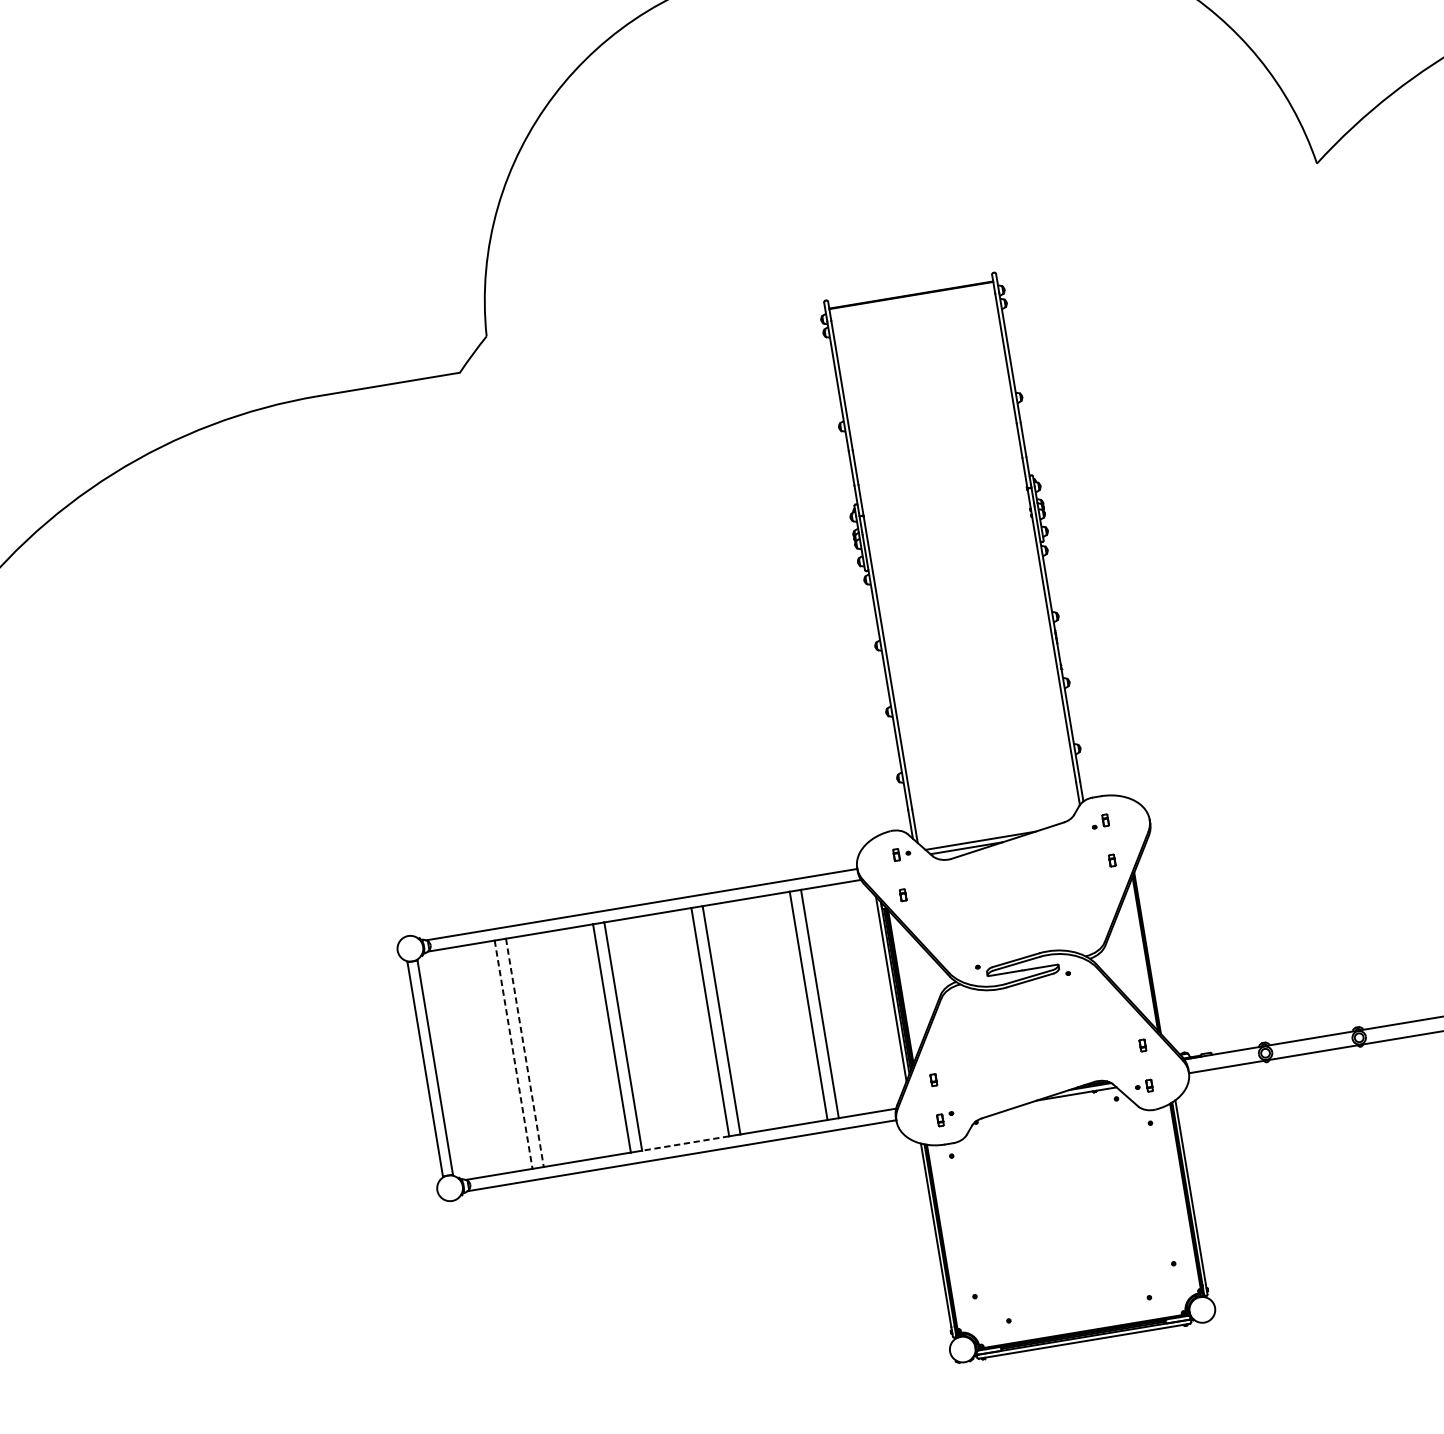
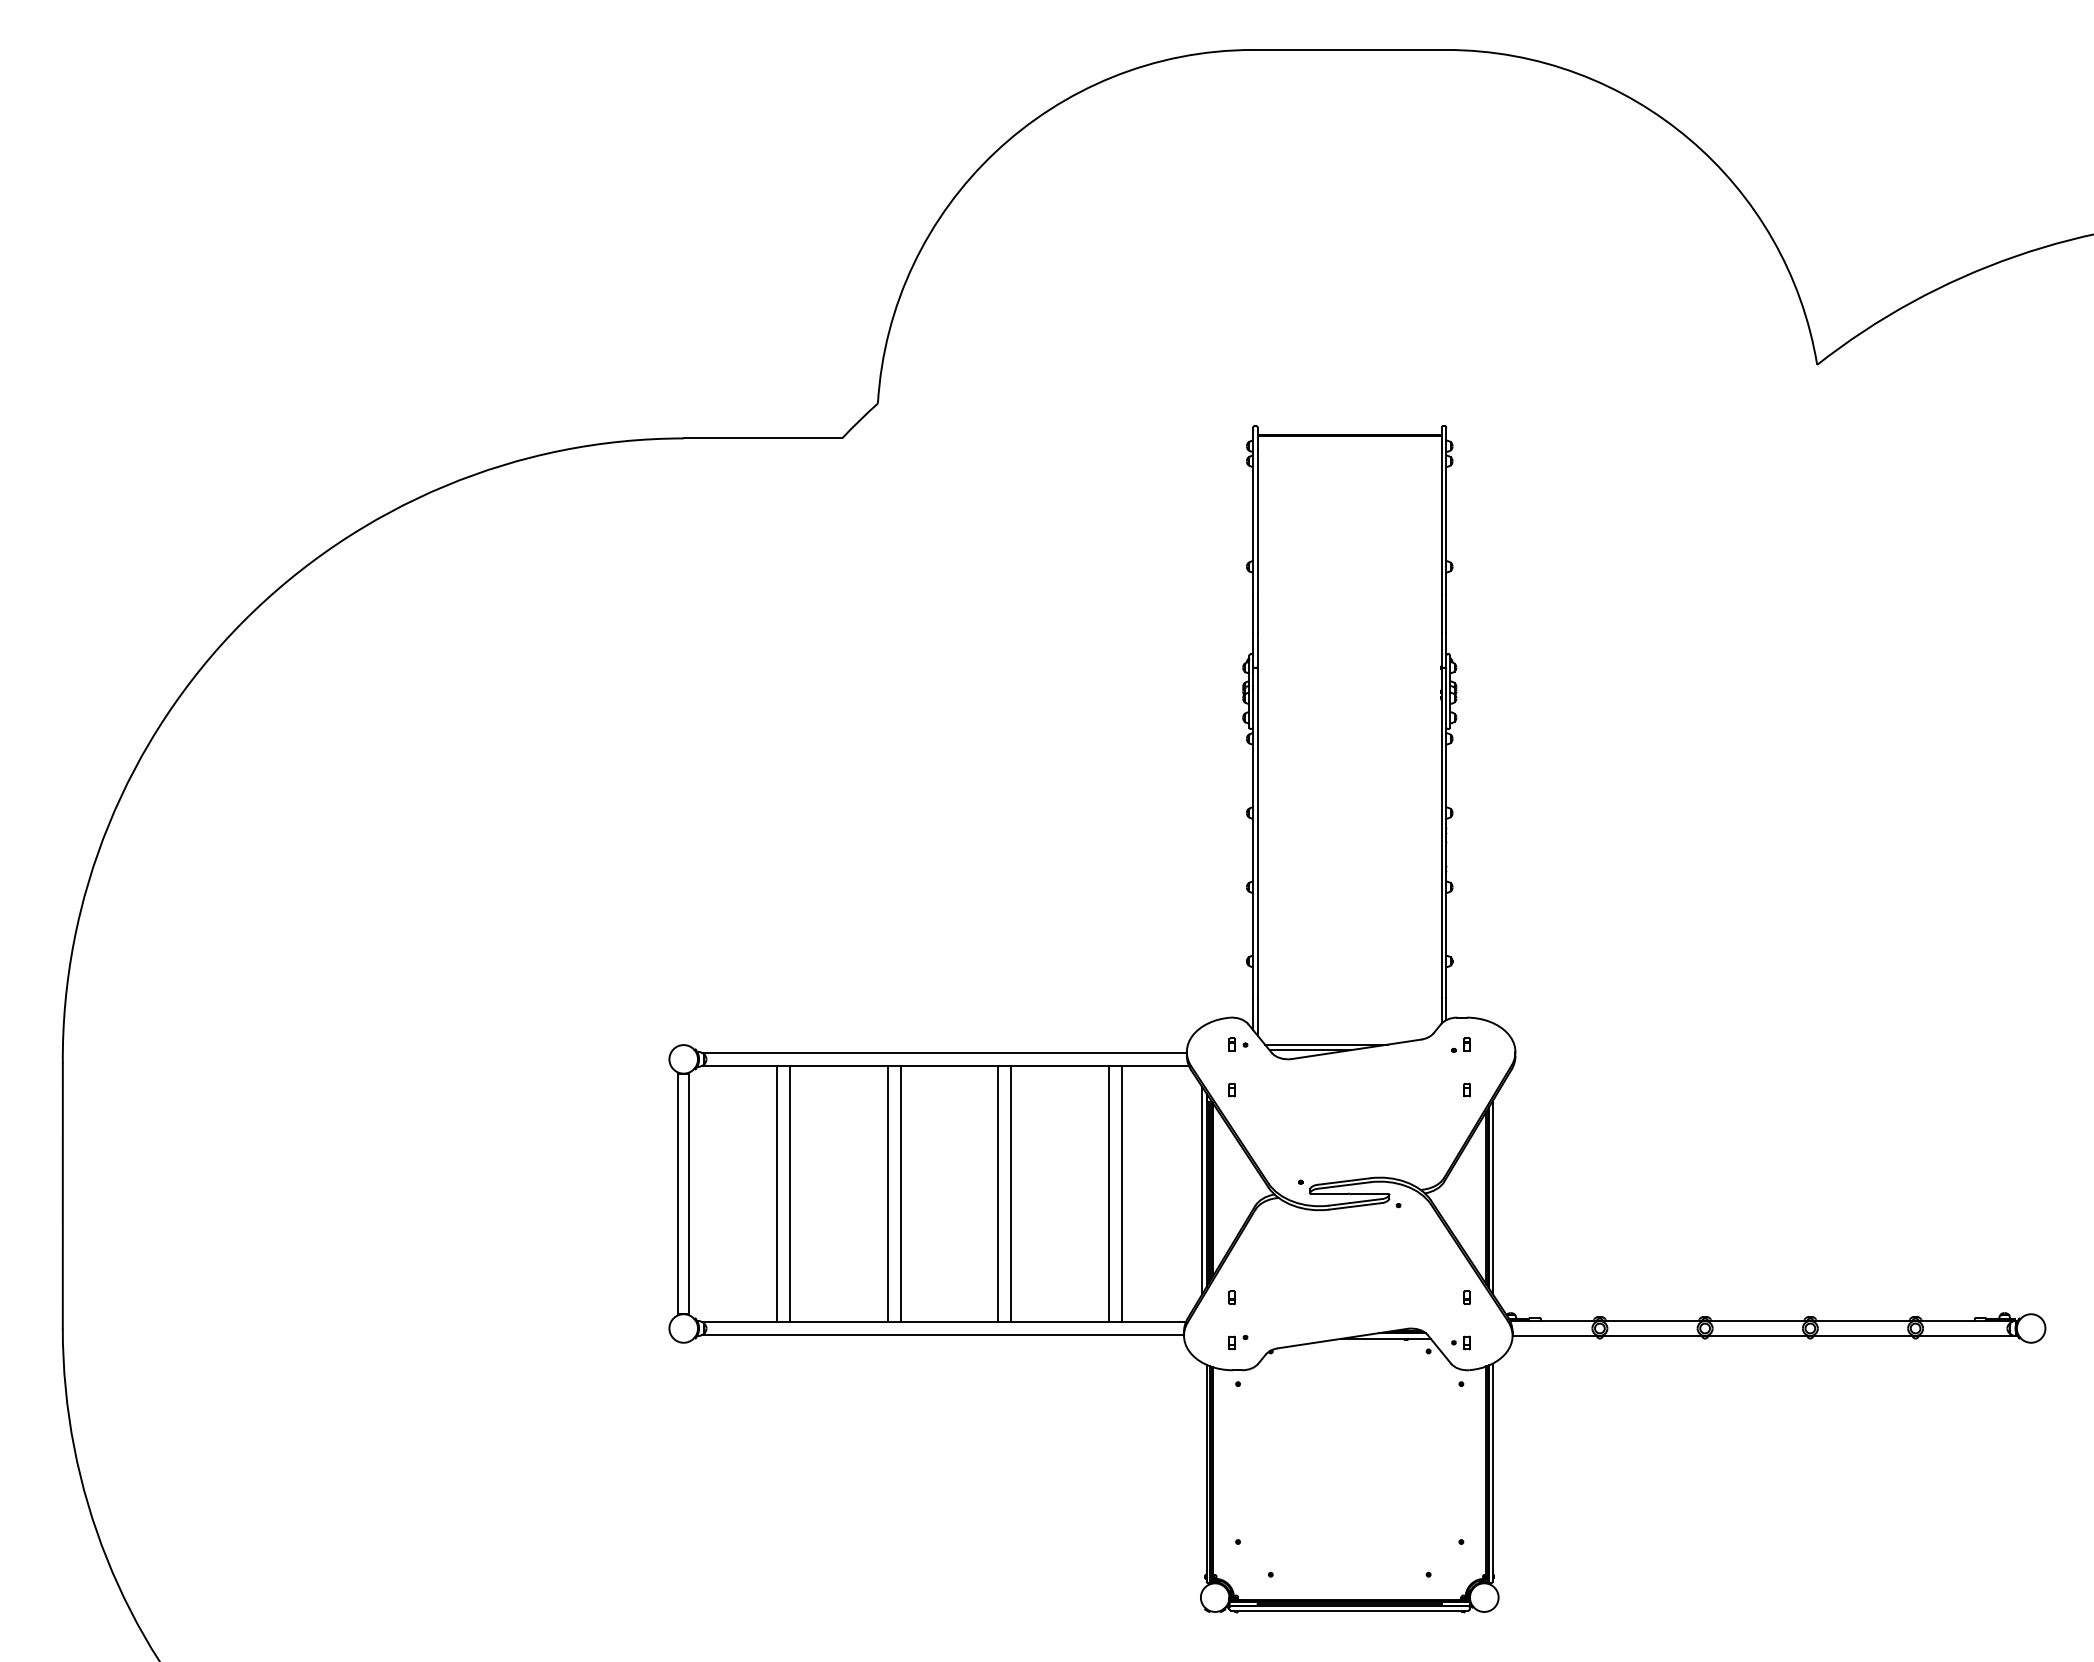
line: (1150, 952) -> (1492, 1197), added
line: (525, 1053) -> (790, 1194), dashed -> solid
line: (513, 1055) -> (777, 1194), dashed -> solid
line: (685, 1143) -> (949, 1322), dashed -> solid

